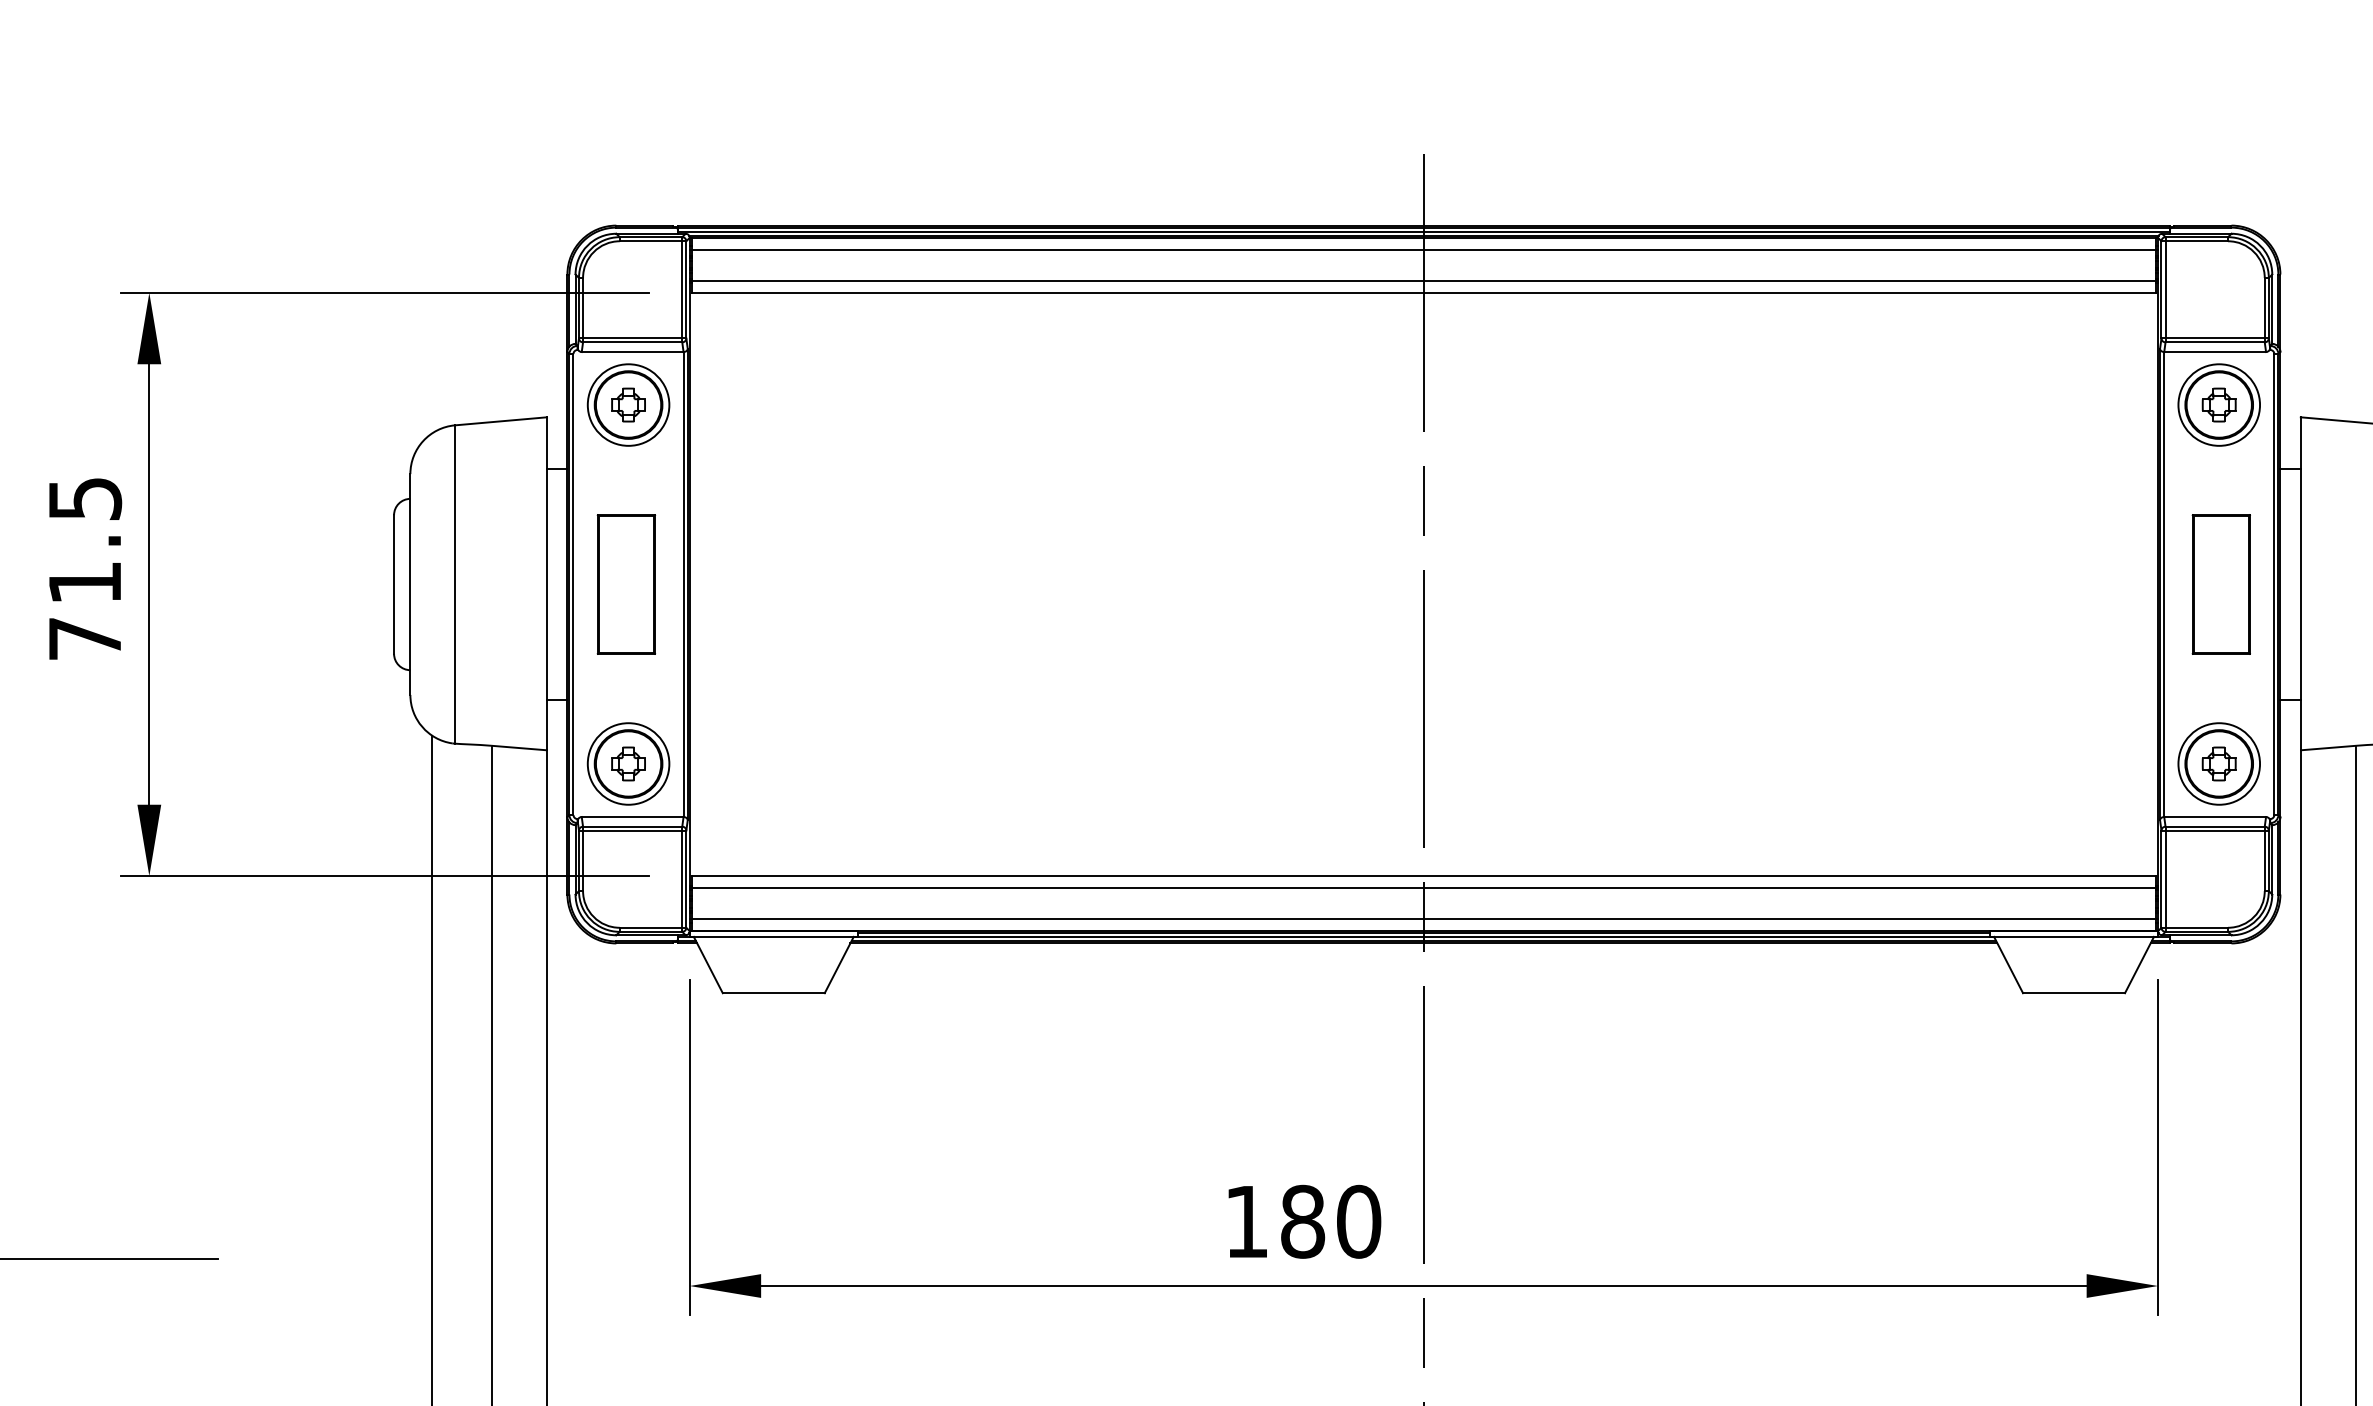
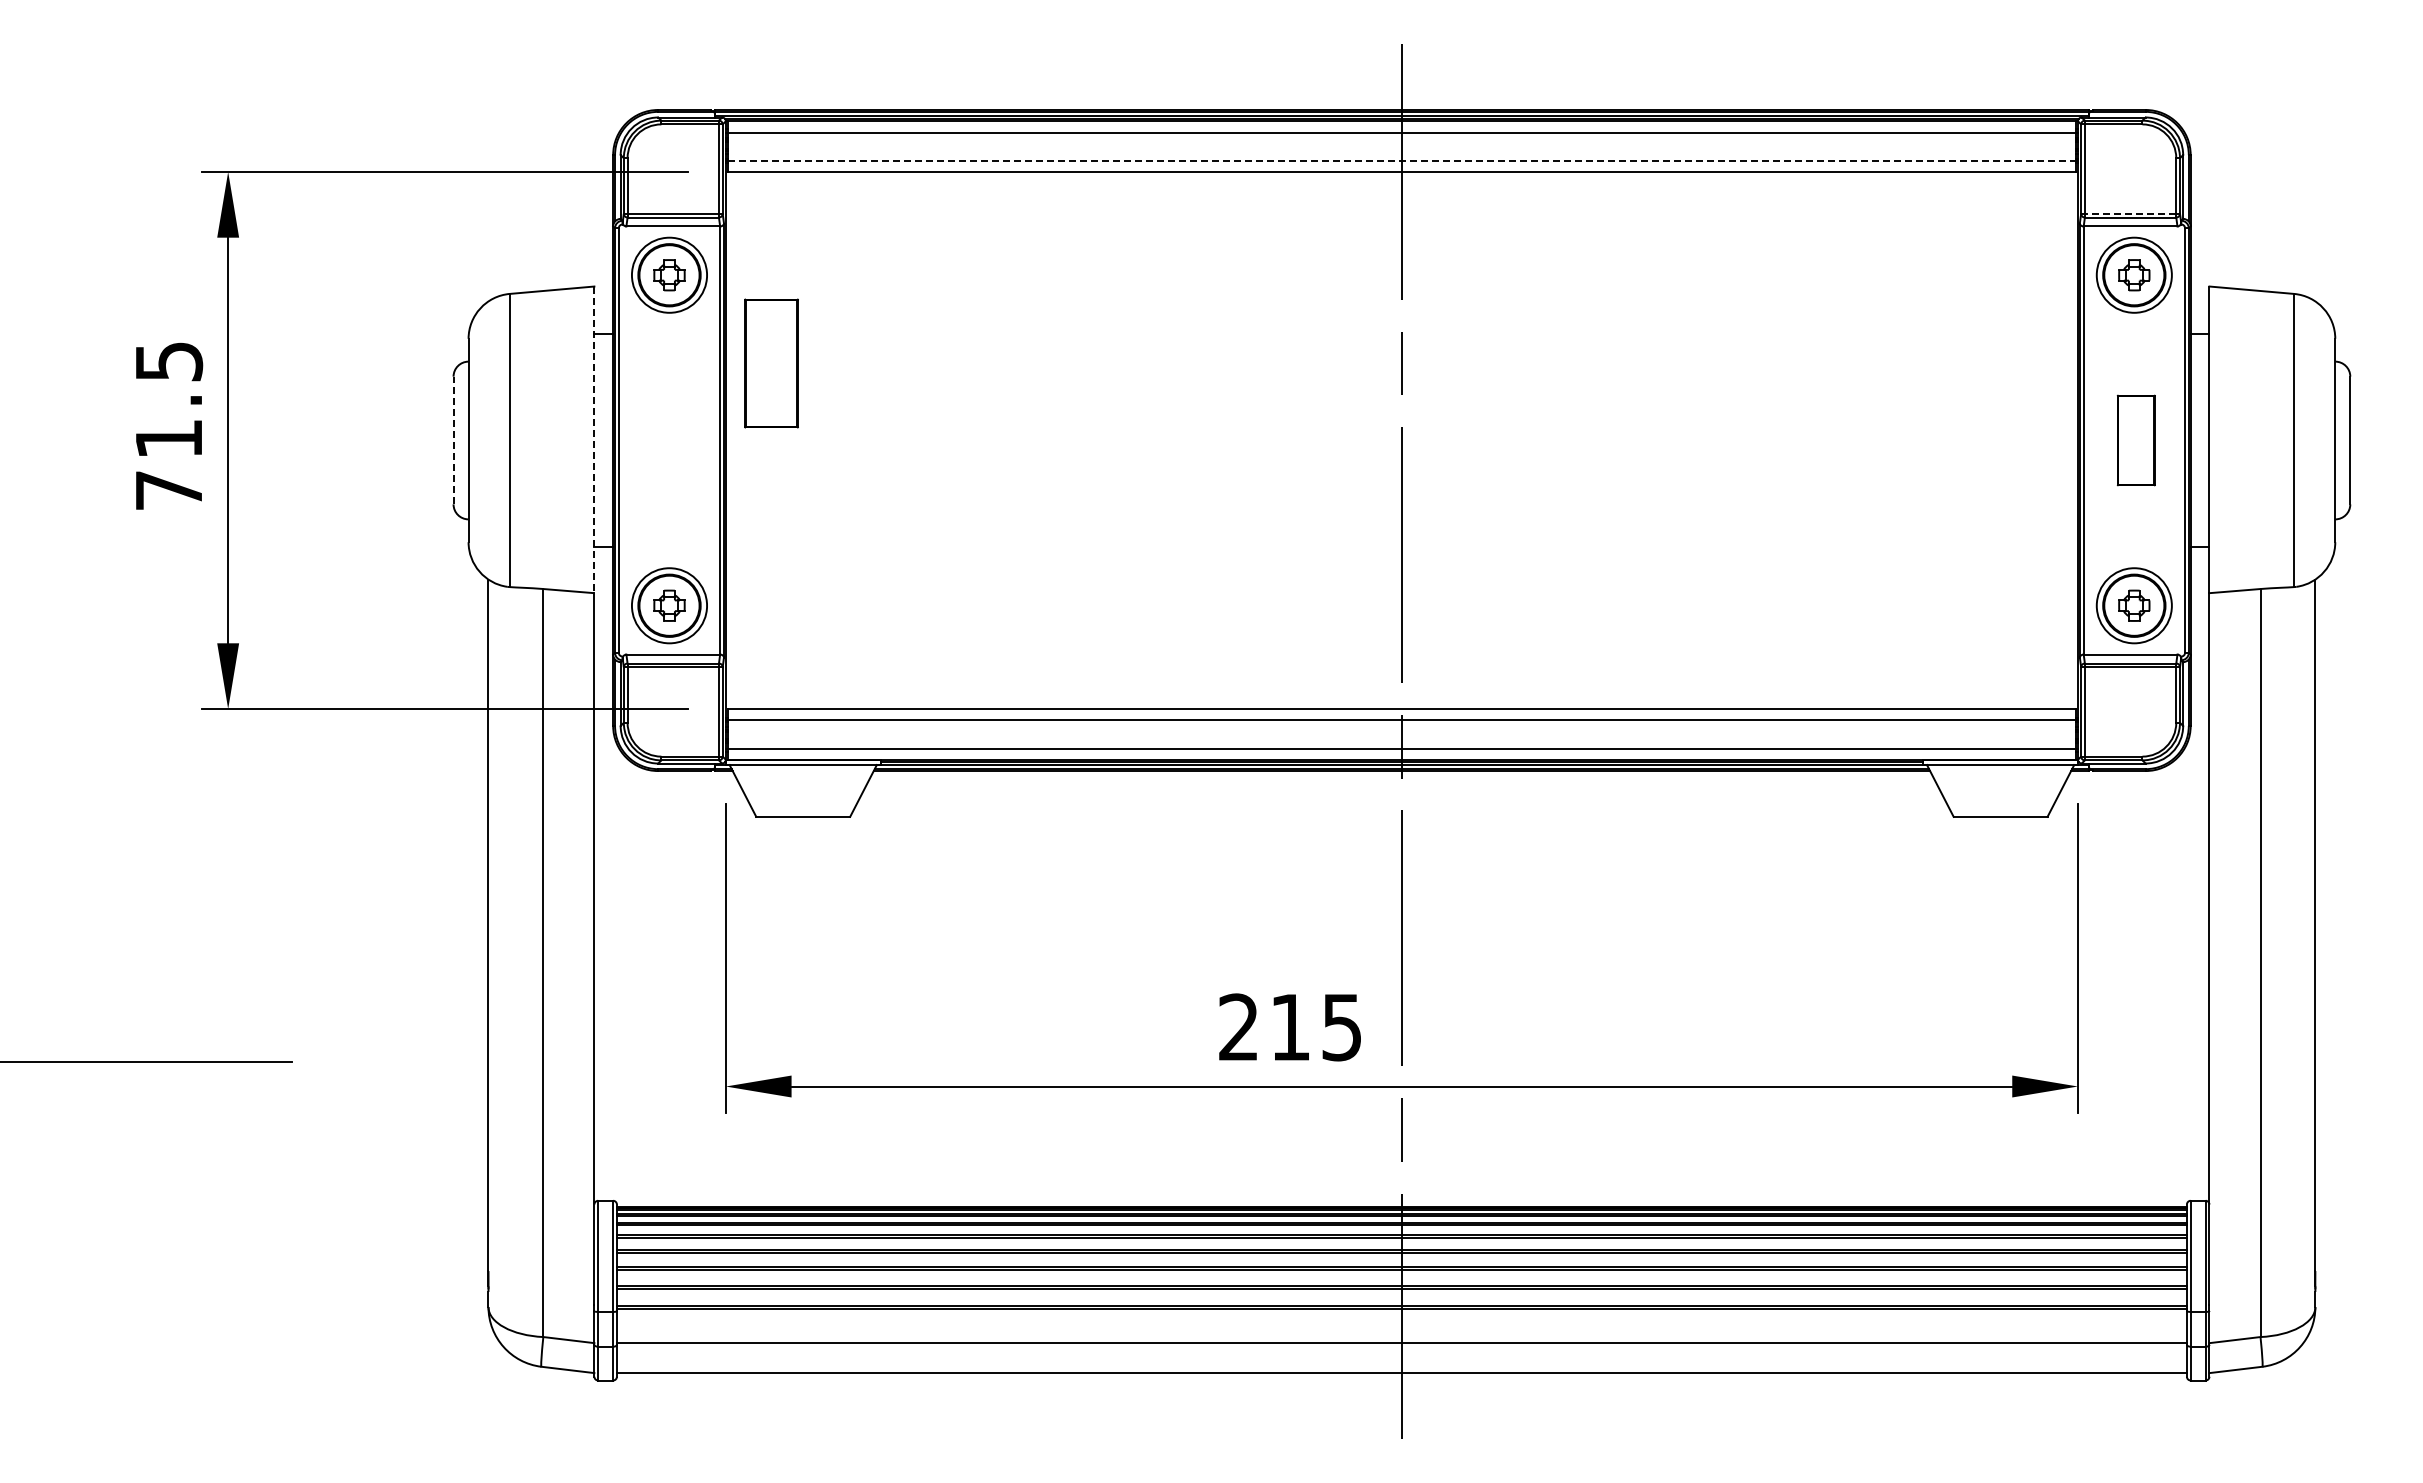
line: (1424, 280) -> (1402, 160), solid -> dashed
line: (2215, 338) -> (2130, 213), solid -> dashed
line: (394, 584) -> (453, 440), solid -> dashed
line: (547, 584) -> (594, 440), solid -> dashed
part: (626, 584) -> (771, 363), moved
part: (2221, 584) -> (2136, 440), size x0.7
text: (1302, 1221) -> (1290, 1027), 180 -> 215

